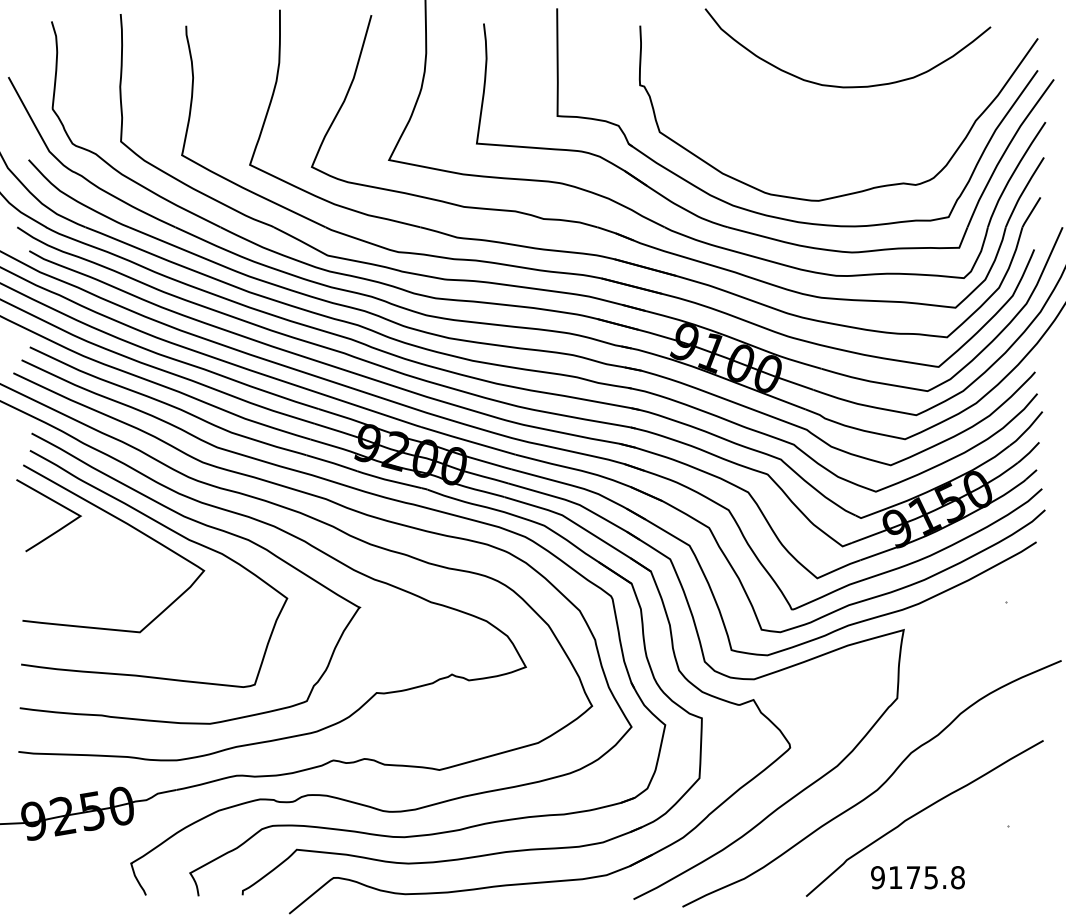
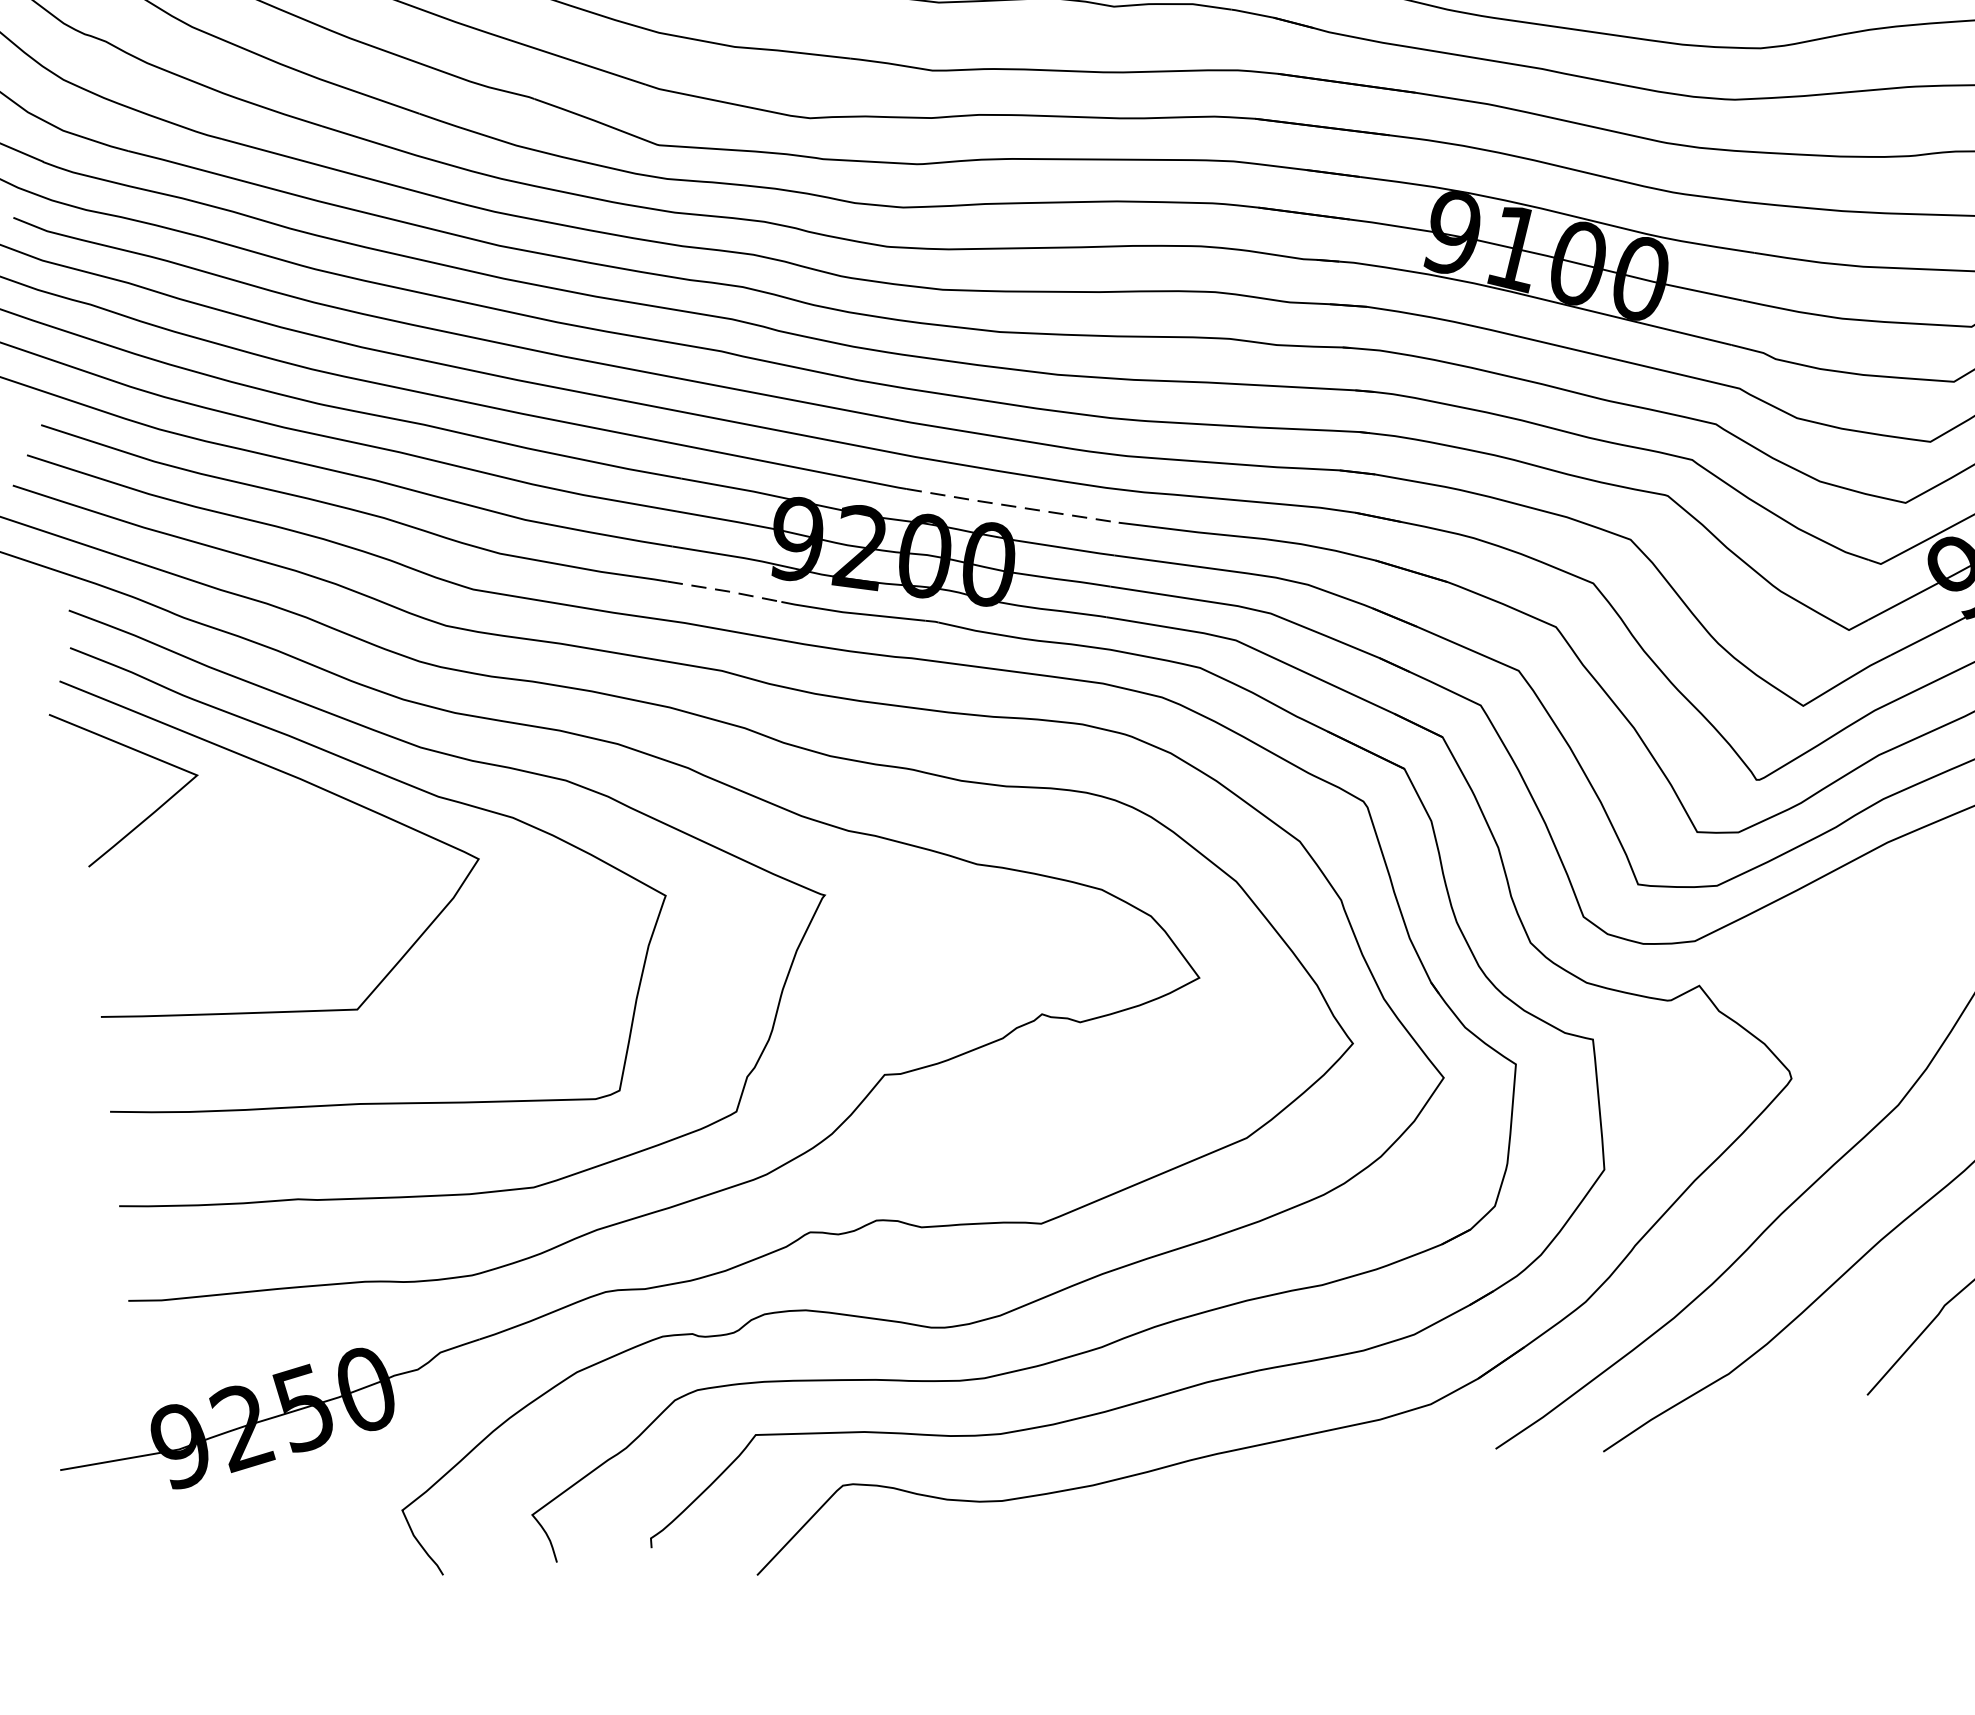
line: (467, 440) -> (1010, 505), solid -> dashed
line: (332, 463) -> (726, 592), solid -> dashed

